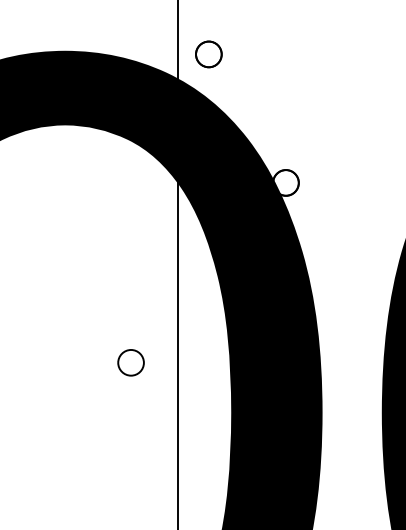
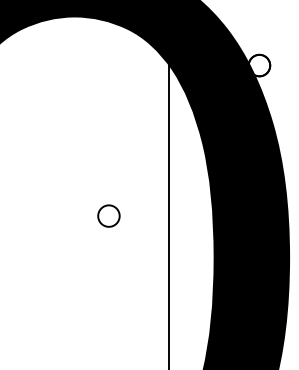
part: (130, 362) -> (108, 215), moved

